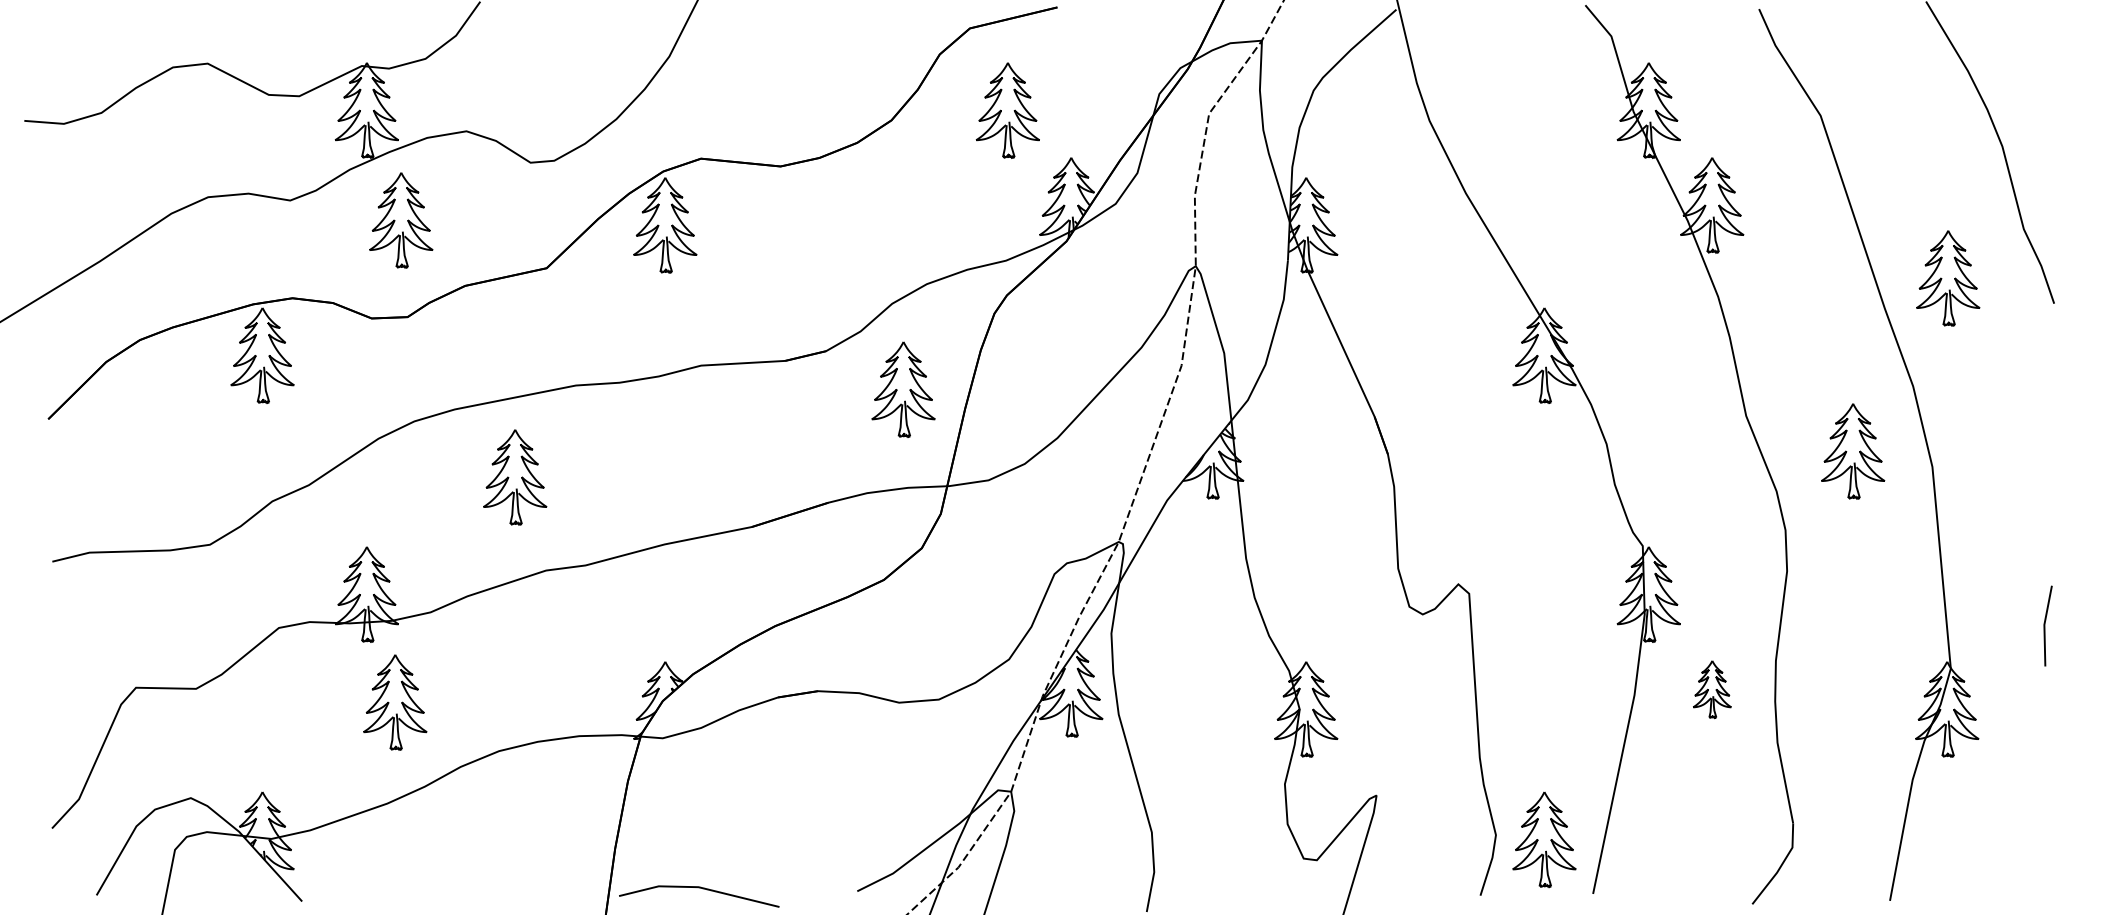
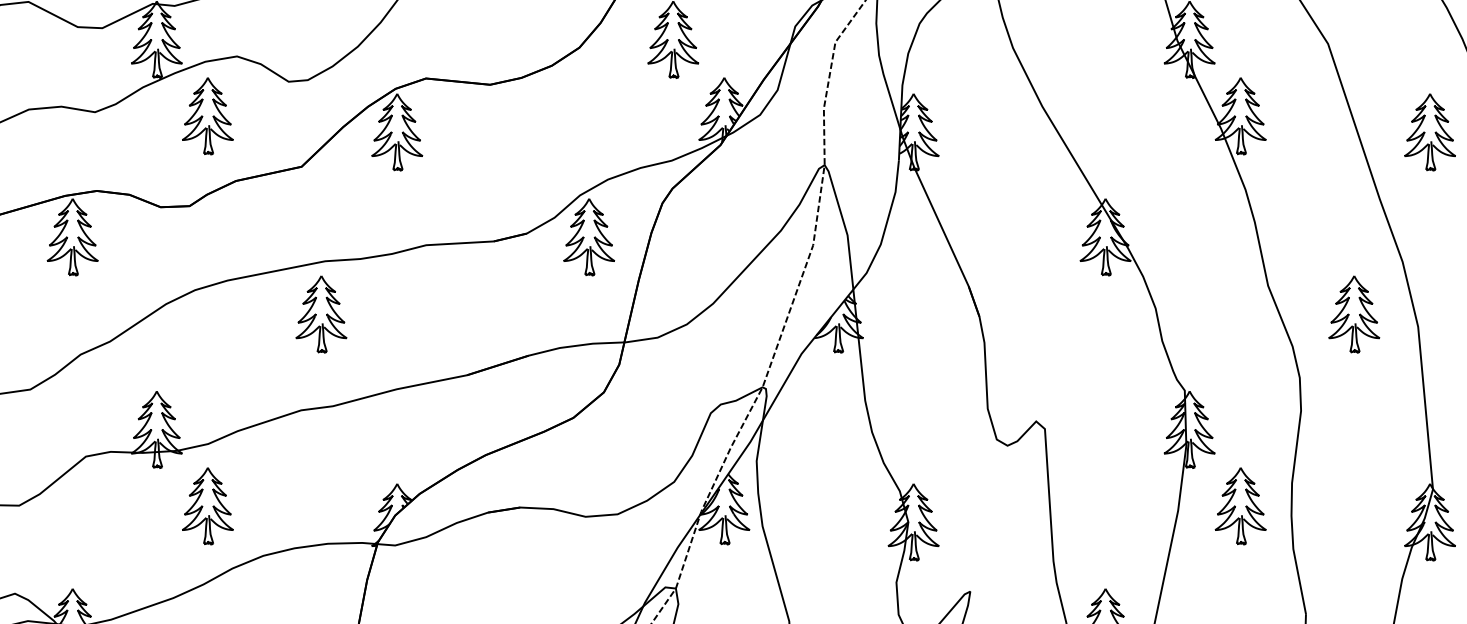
part: (401, 220) -> (208, 116), moved
part: (1948, 278) -> (1430, 132), moved
part: (903, 389) -> (589, 237), moved
part: (515, 477) -> (321, 314), moved
part: (1712, 689) -> (1240, 506), size x1.67
part: (395, 702) -> (208, 506), moved

